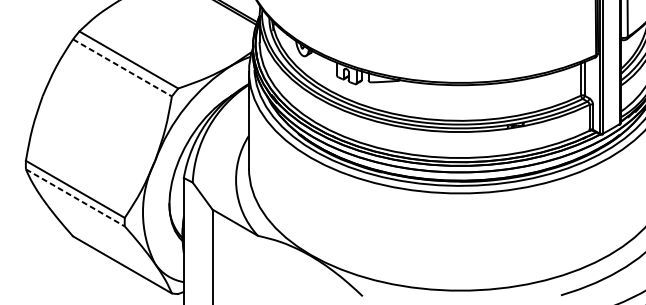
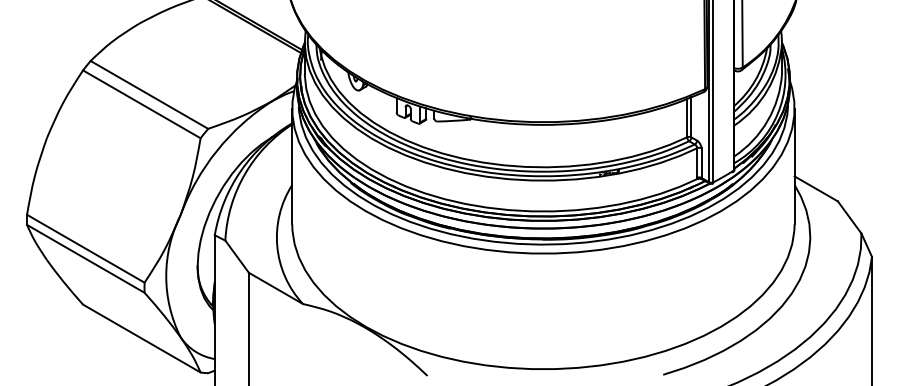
line: (122, 68) -> (141, 104), dashed -> solid
line: (75, 197) -> (85, 258), dashed -> solid

